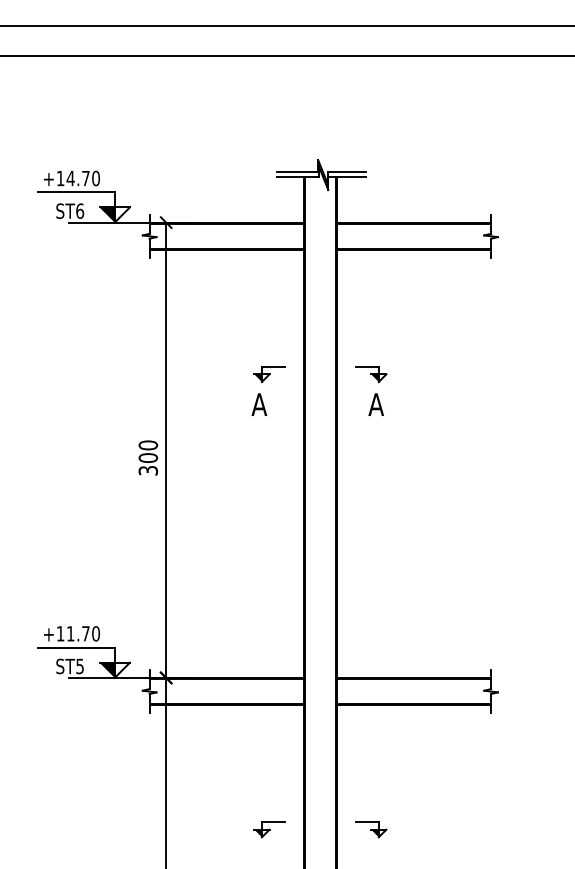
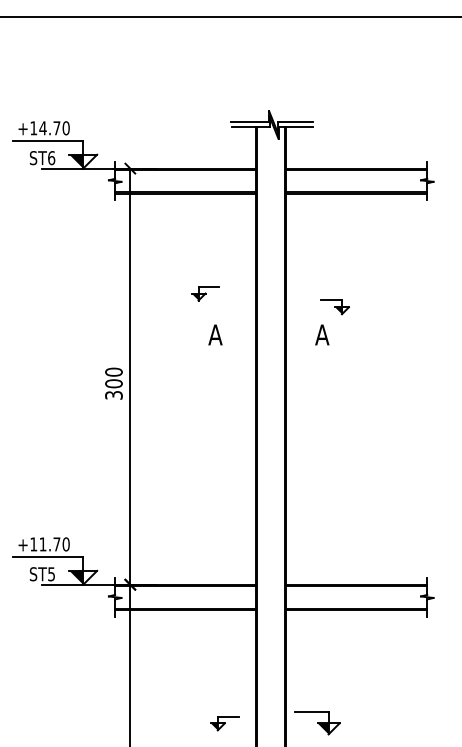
part: (269, 374) -> (205, 293), moved
part: (371, 374) -> (335, 307), moved
part: (371, 829) -> (317, 723), size x1.6

